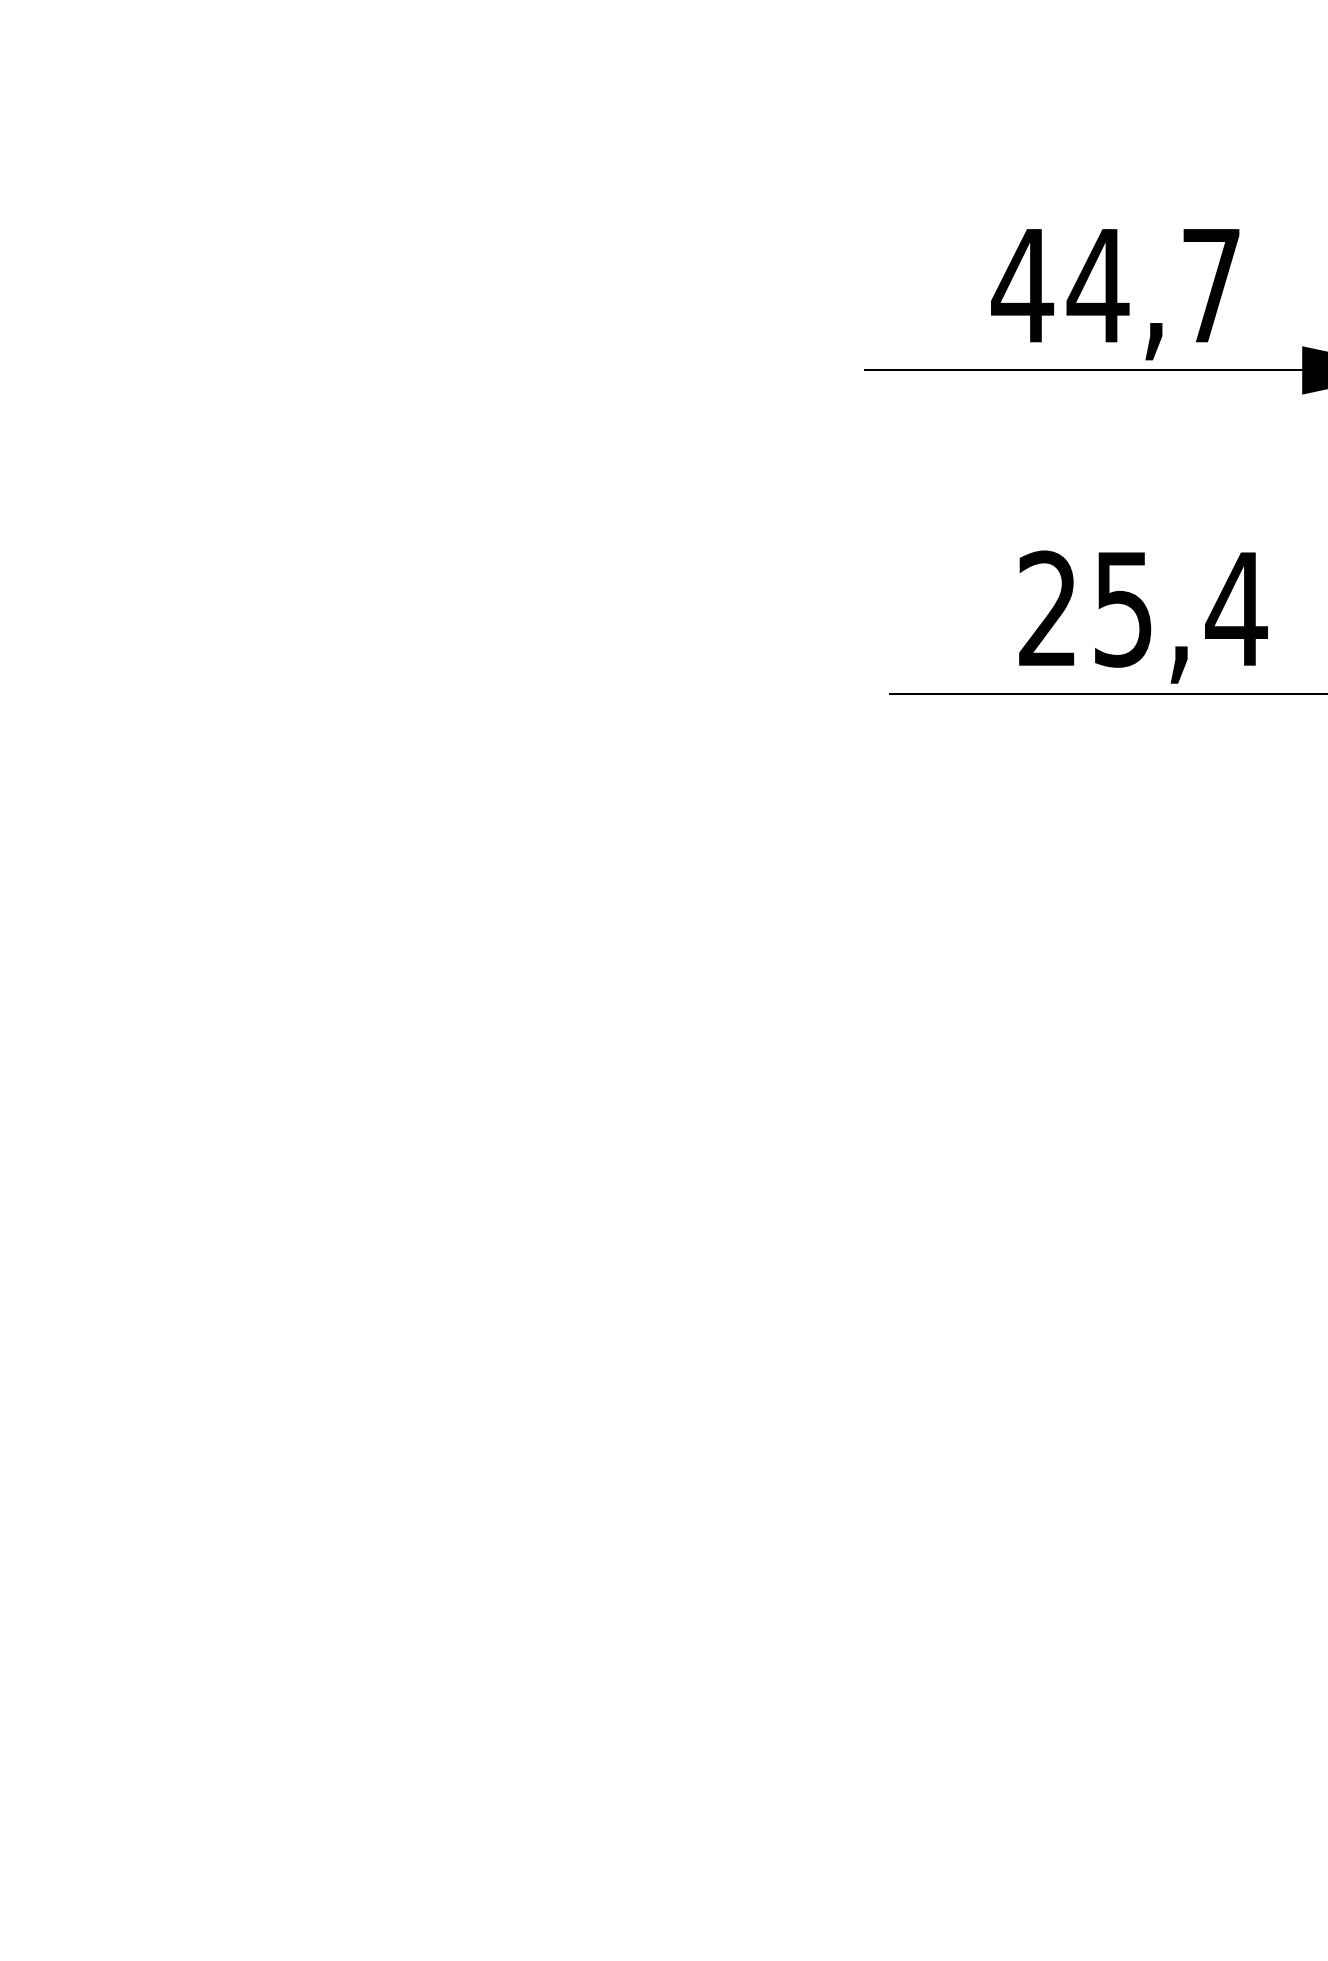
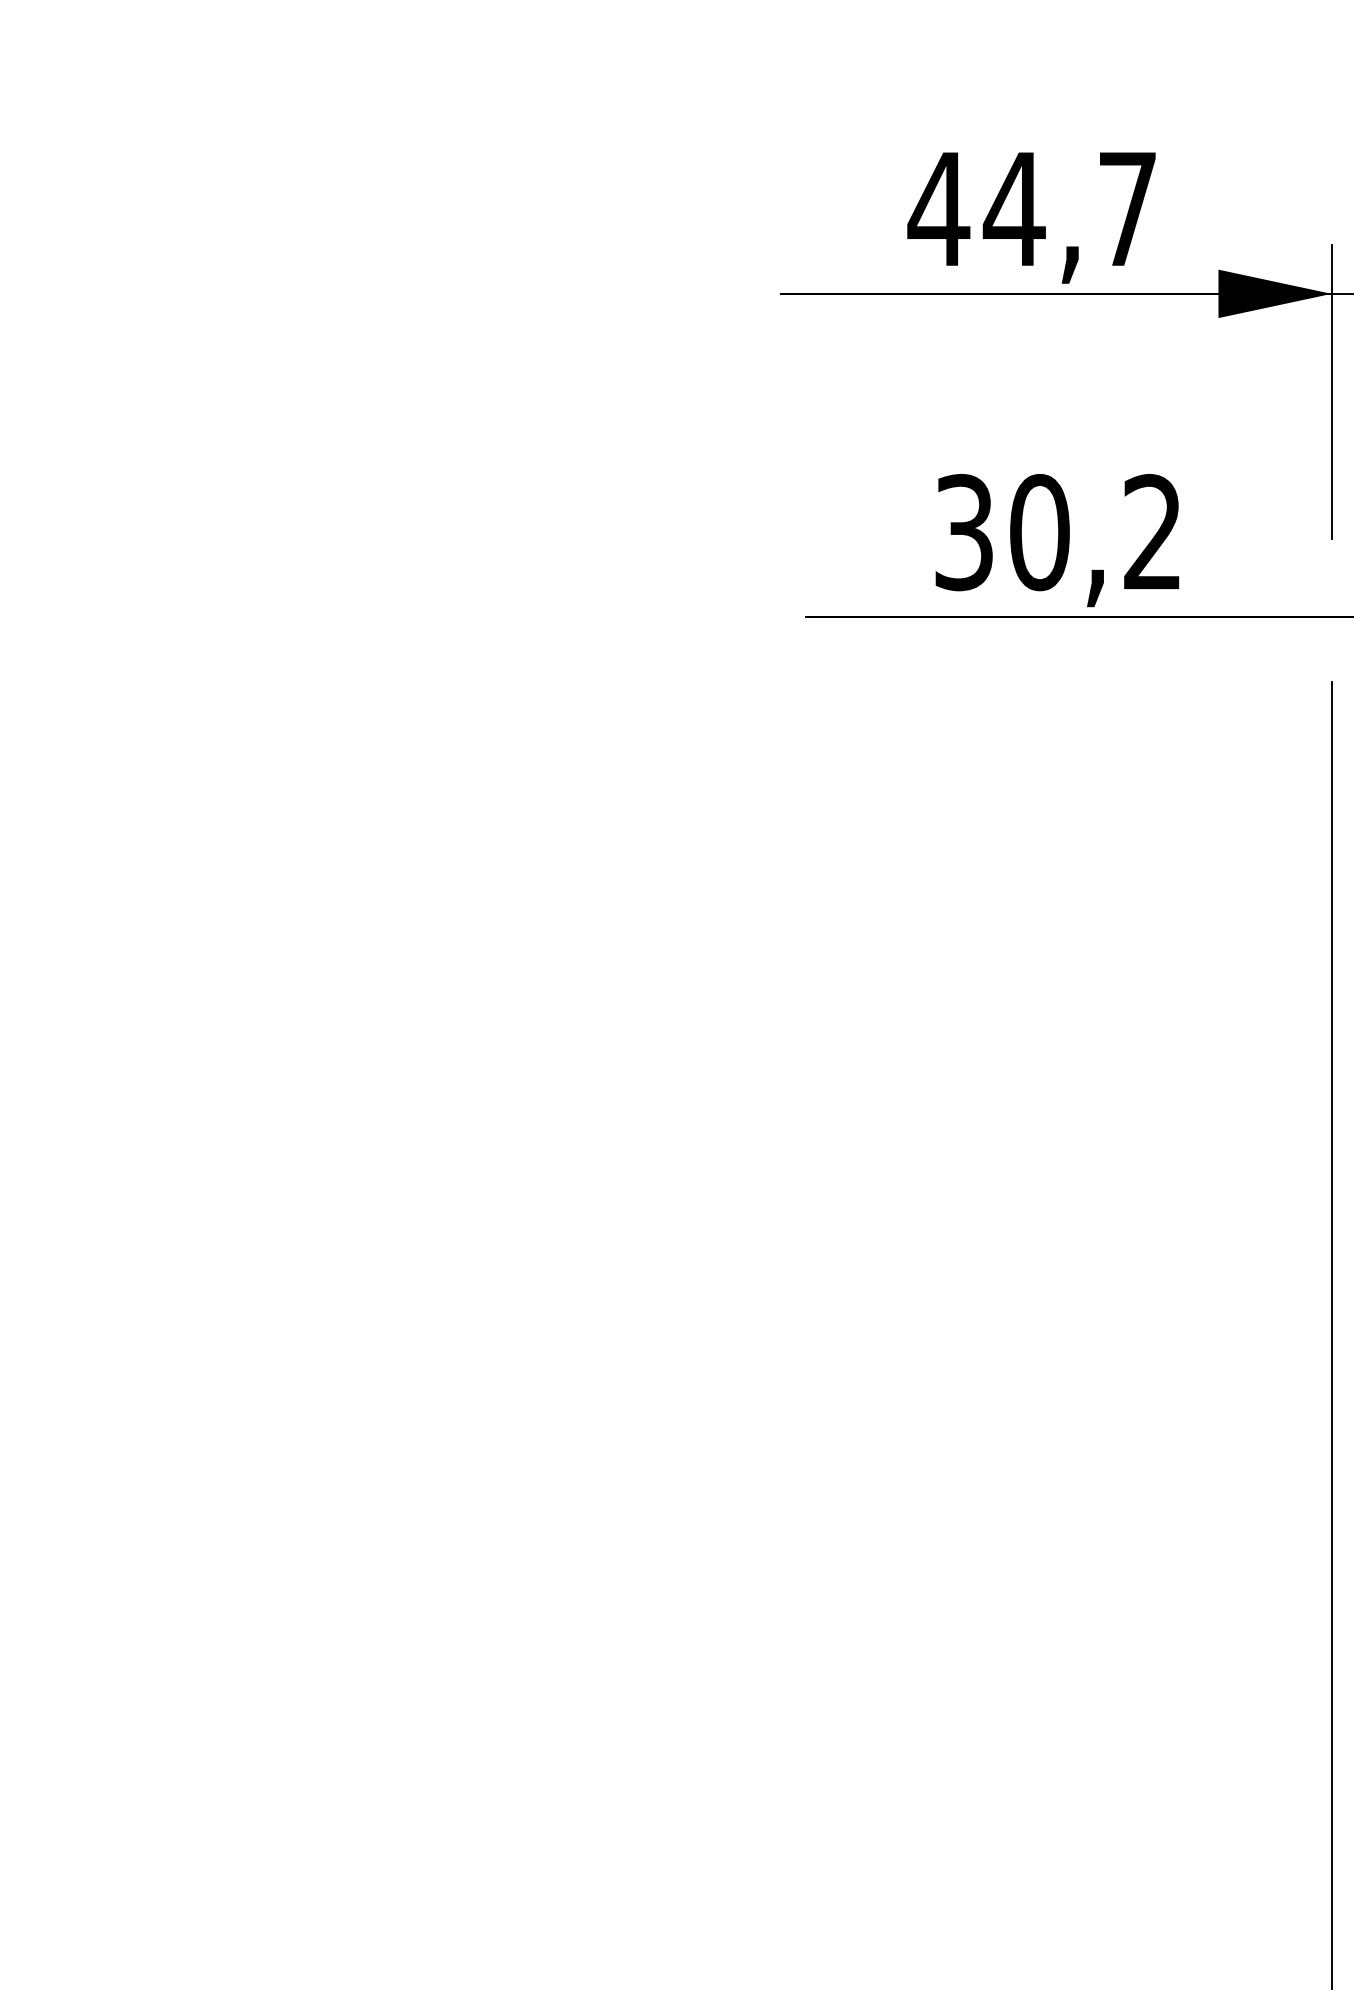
text: (1143, 609) -> (1059, 532), 25,4 -> 30,2

